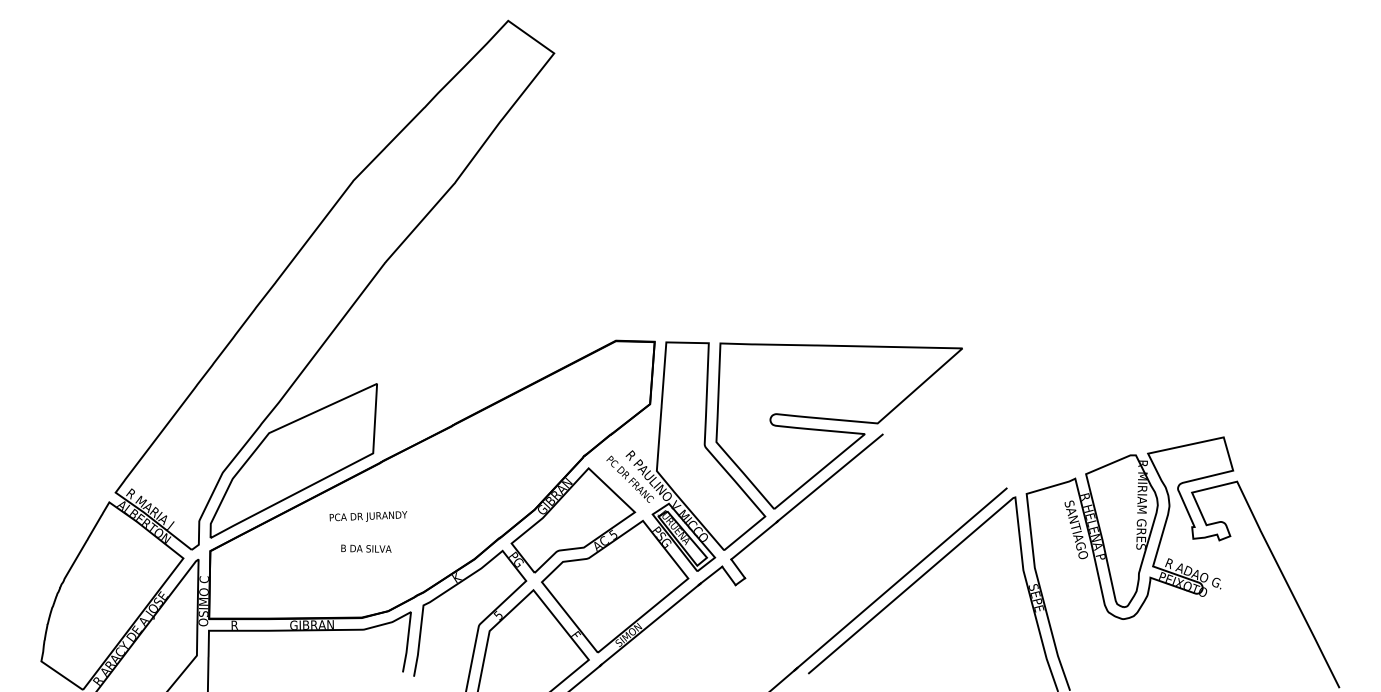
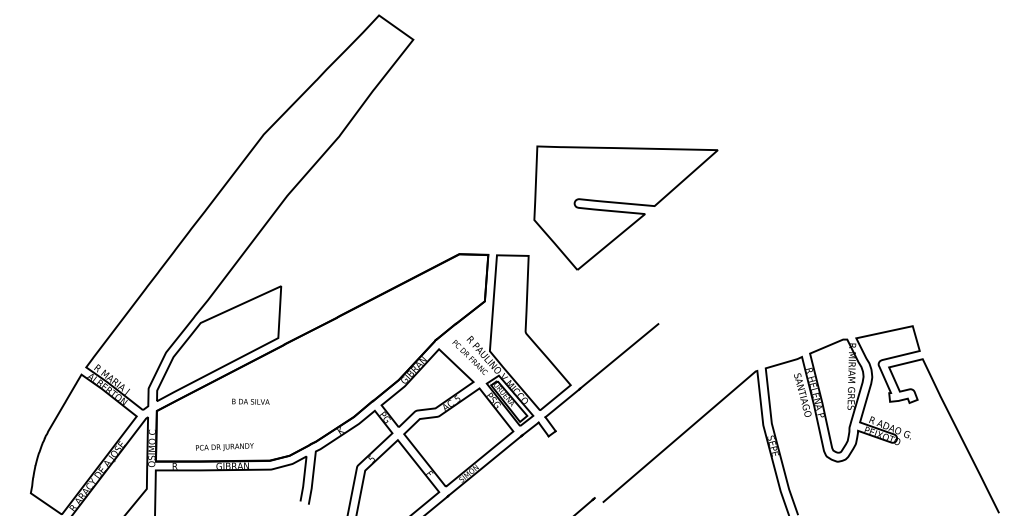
part: (838, 425) -> (625, 207), moved
text: (368, 516) -> (224, 447), moved
text: (366, 548) -> (250, 401), moved
line: (901, 577) -> (672, 430), removed

